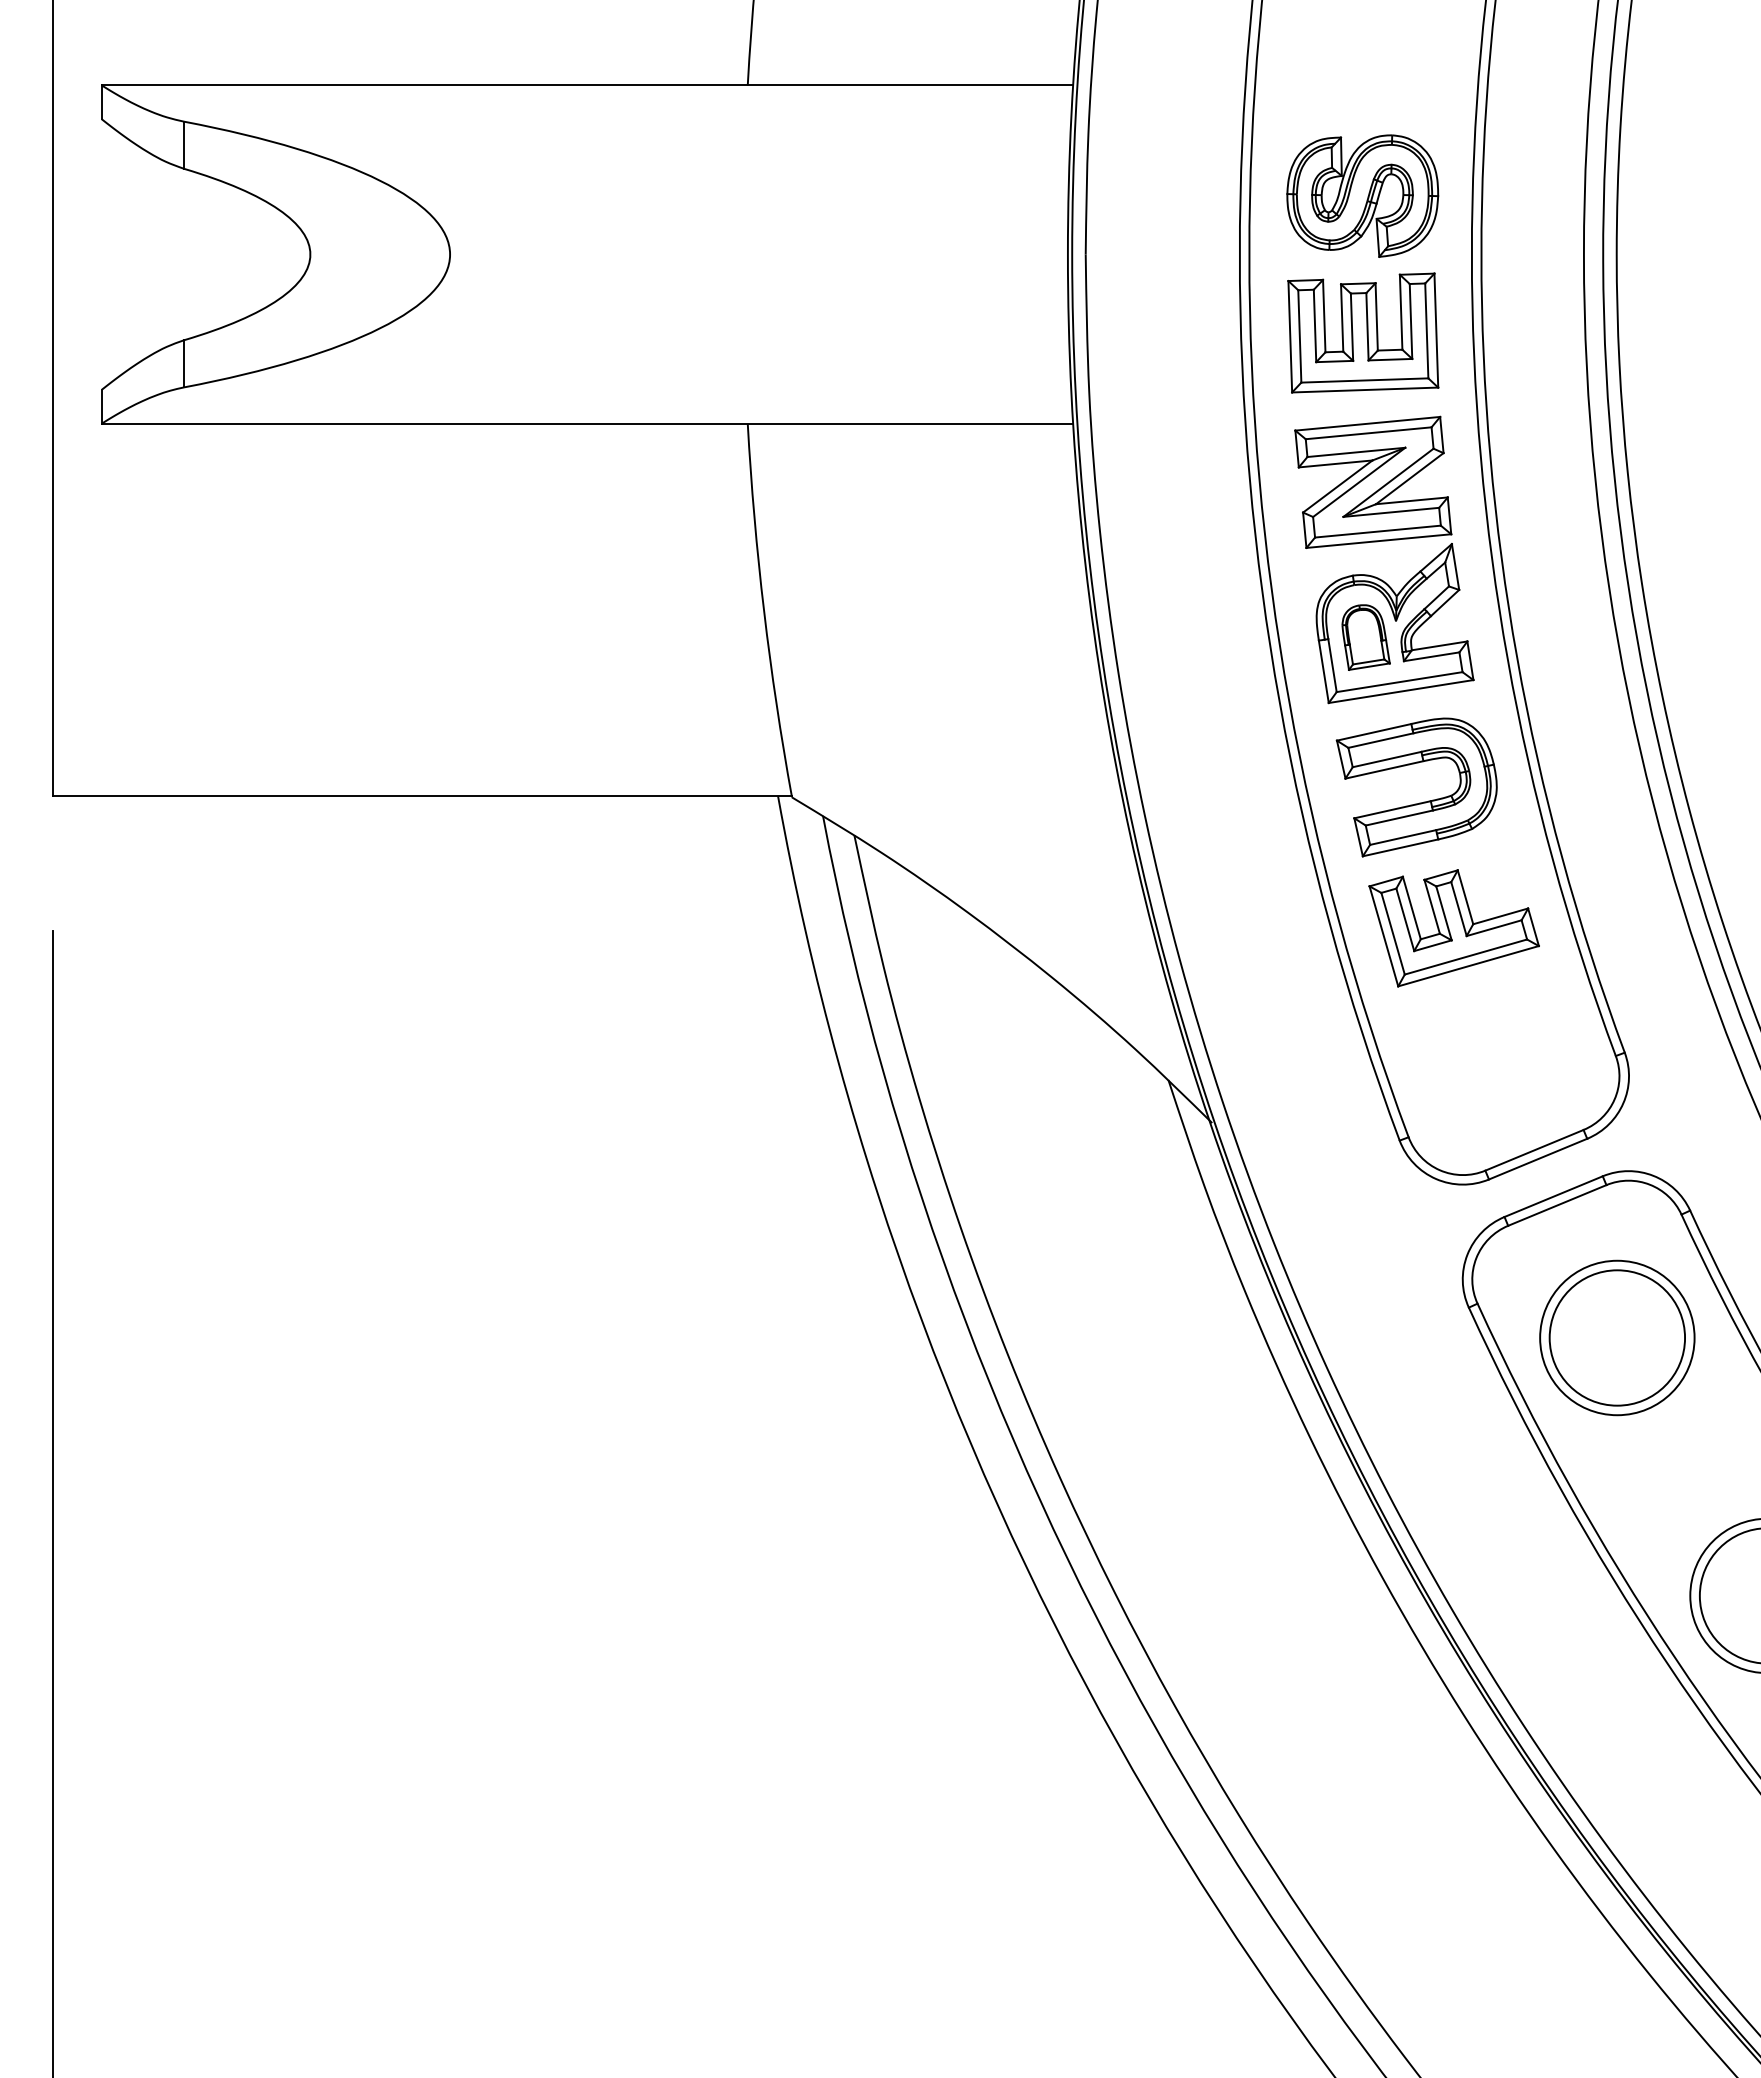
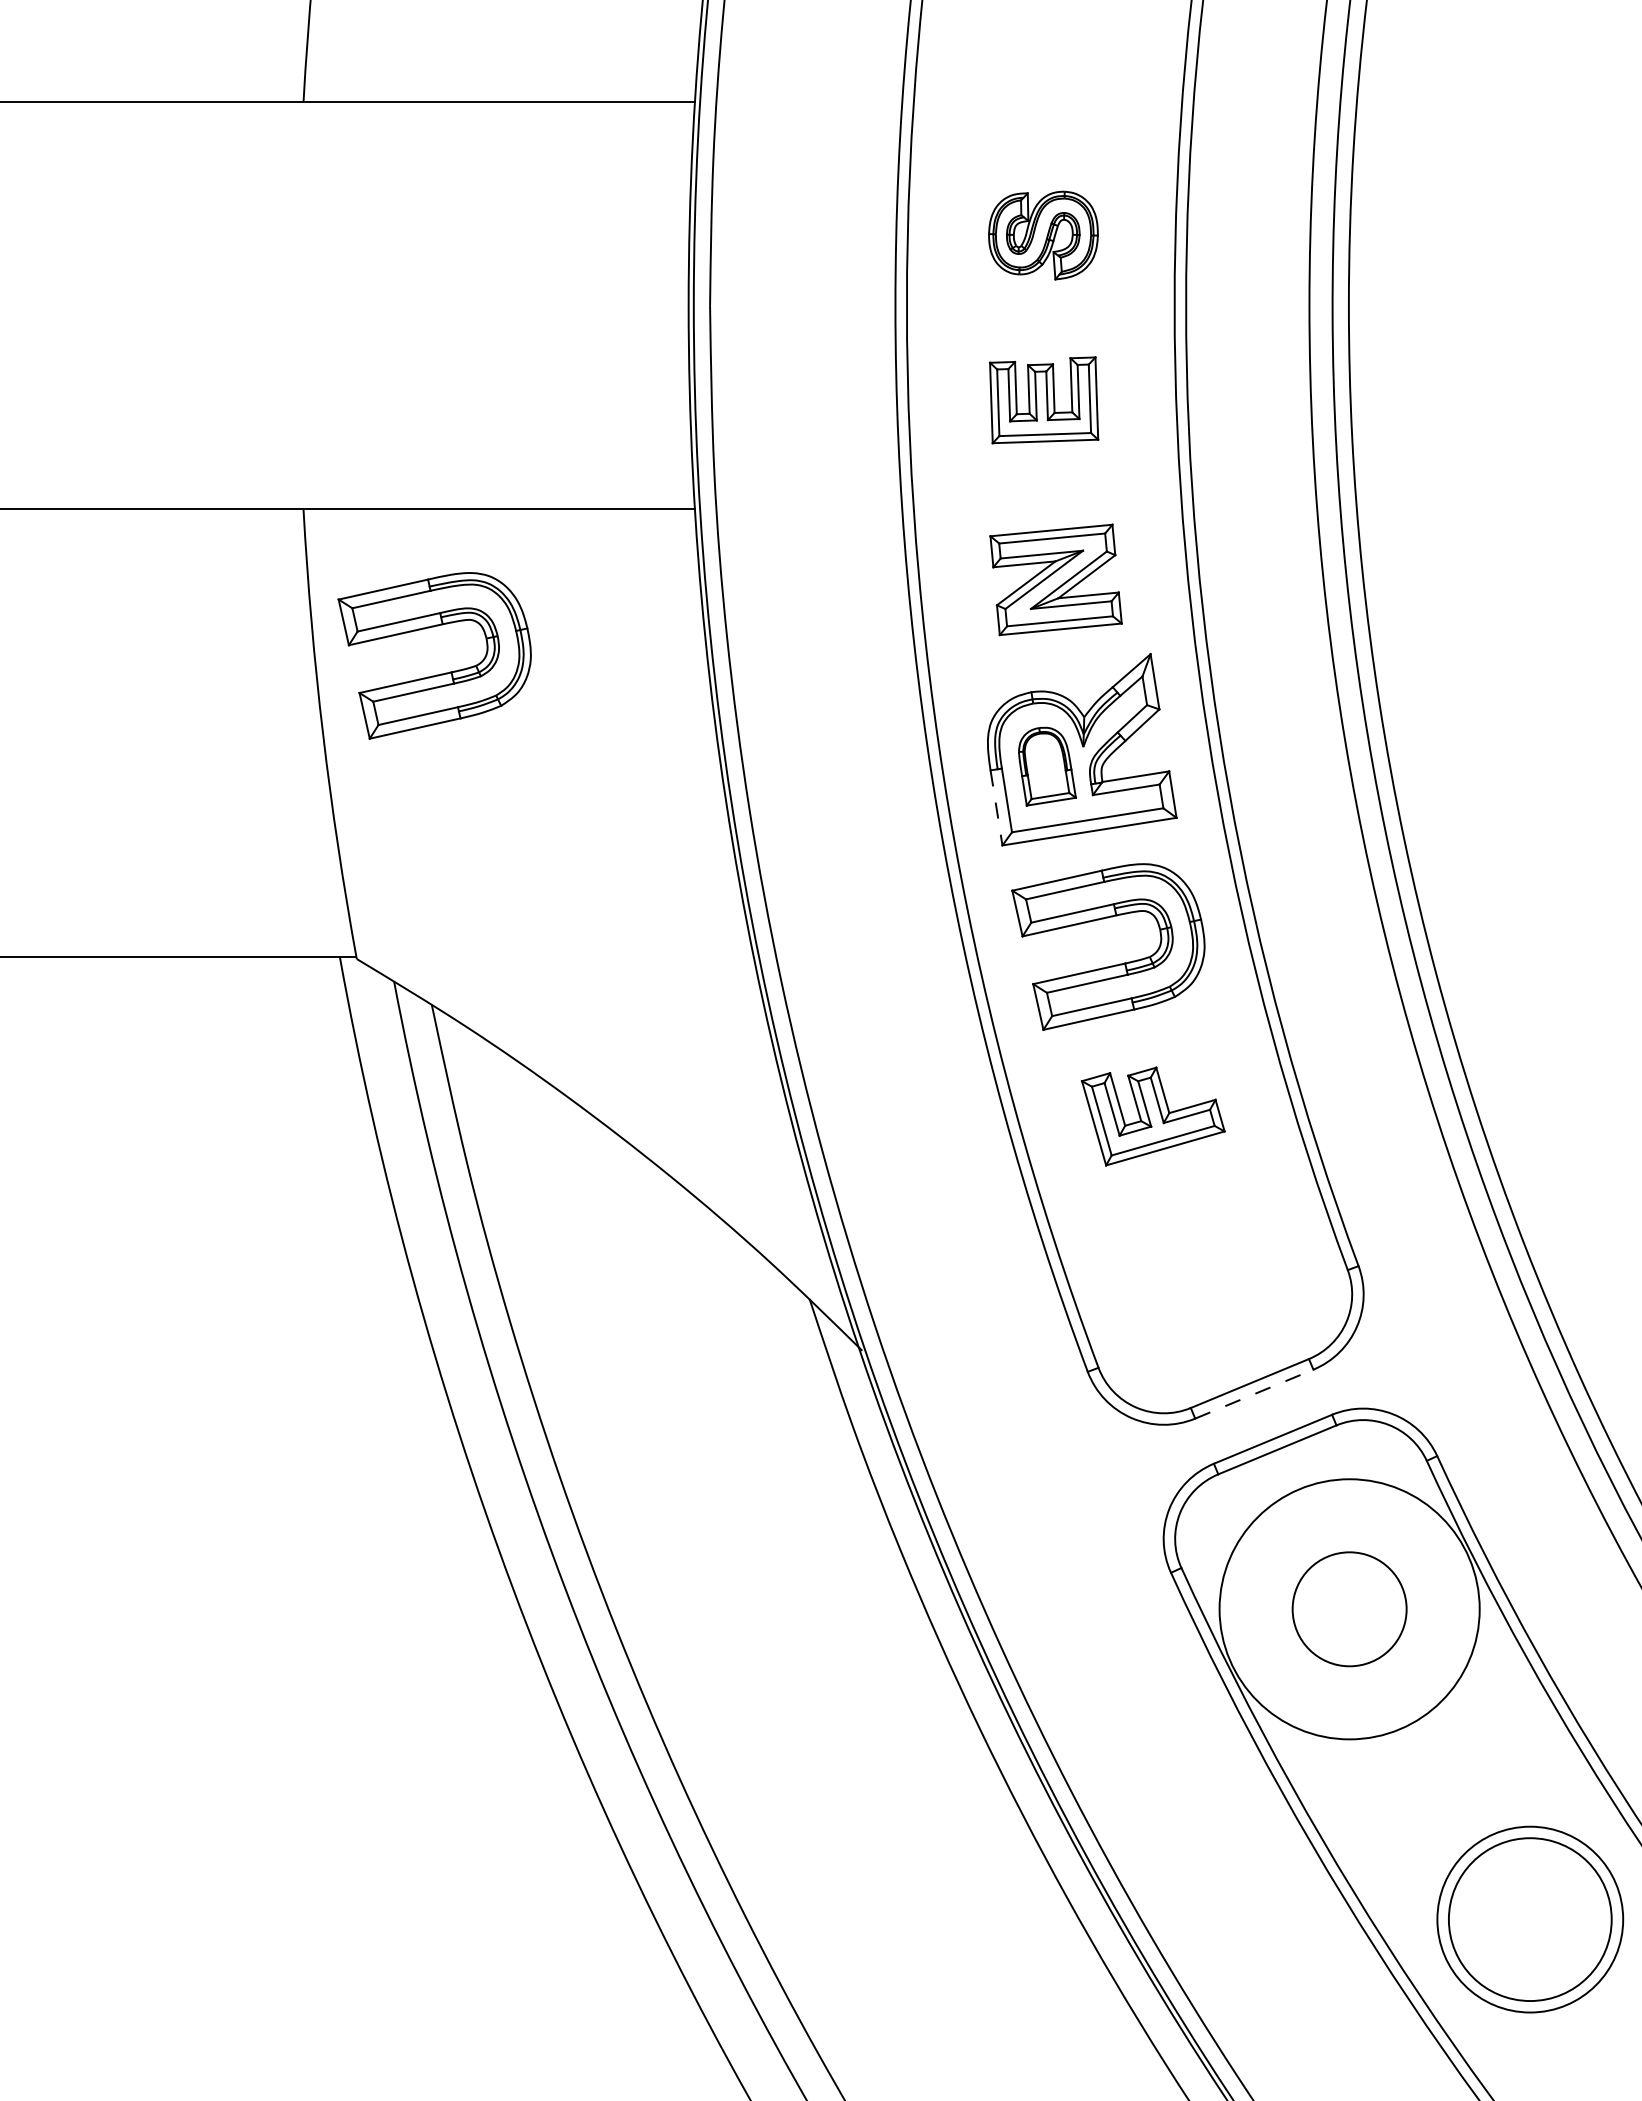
part: (1362, 195) -> (1043, 234), size x0.6
part: (1363, 332) -> (1044, 399), size x0.6
part: (1373, 481) -> (1056, 578), size x0.7
part: (859, 560) -> (437, 673), added
line: (1323, 671) -> (996, 807), solid -> dashed
part: (1453, 928) -> (1152, 1116), size x0.7
line: (1538, 1158) -> (1254, 1393), solid -> dashed
circle: (1617, 1337) -> (1349, 1608), size x0.7
circle: (1617, 1337) -> (1349, 1608), size x1.4

